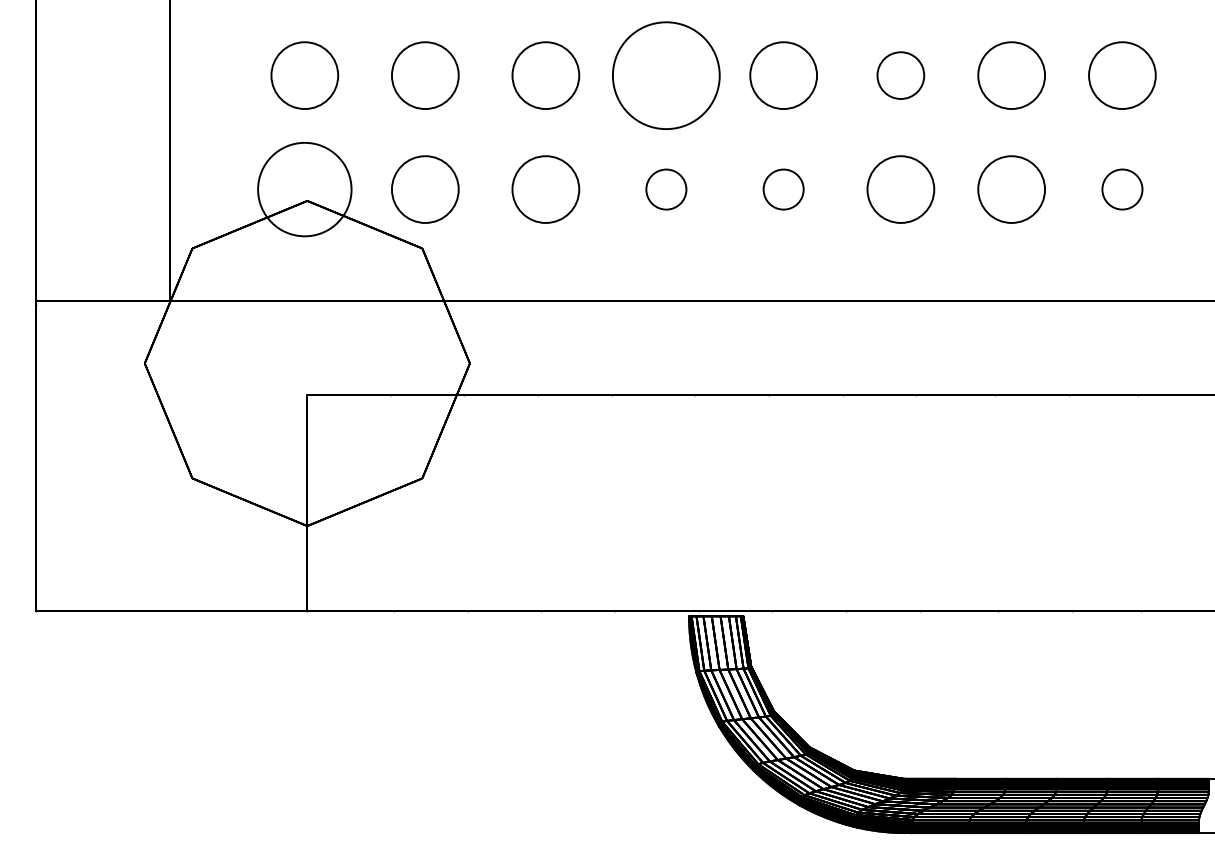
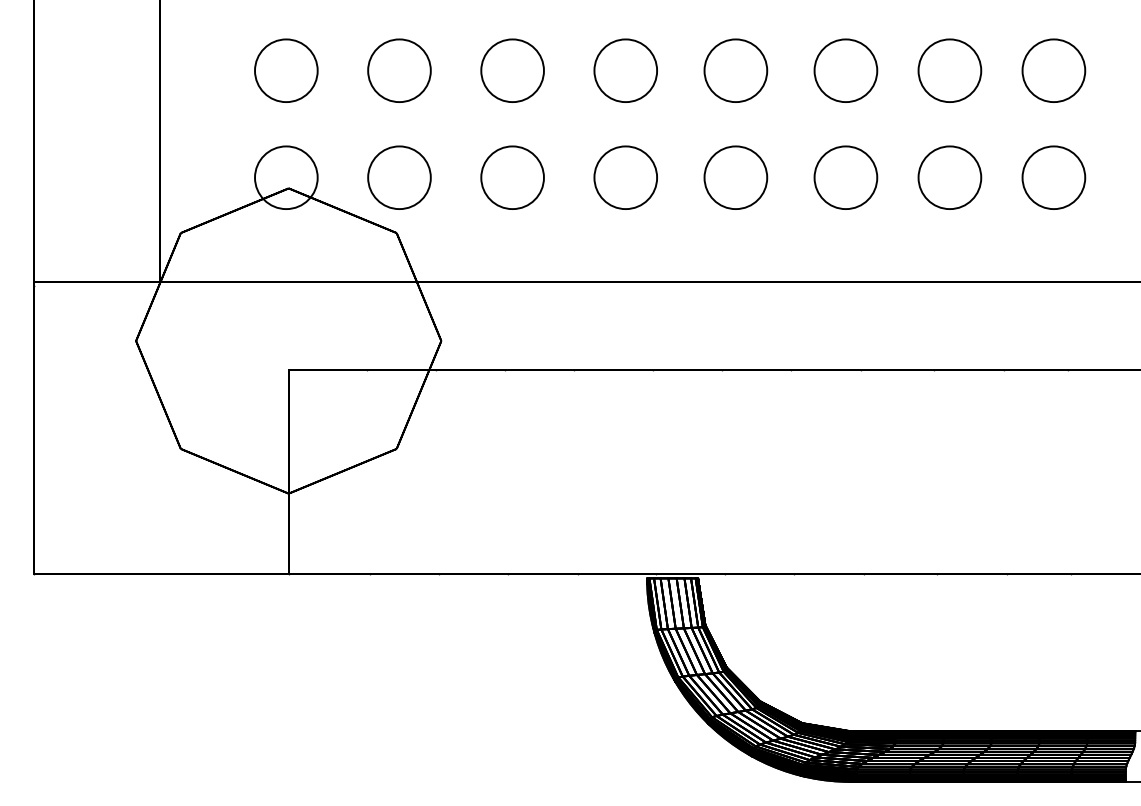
circle: (666, 75) -> (625, 70), size x0.62
circle: (900, 75) -> (845, 70), size x1.43
circle: (304, 189) -> (286, 177), size x0.71
circle: (666, 189) -> (625, 177), size x1.67
circle: (783, 189) -> (735, 177), size x1.67
circle: (1122, 189) -> (1053, 177), size x1.67

